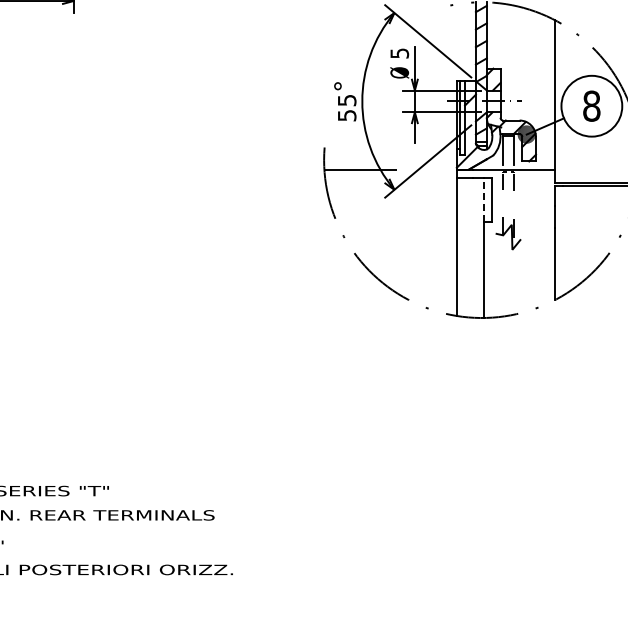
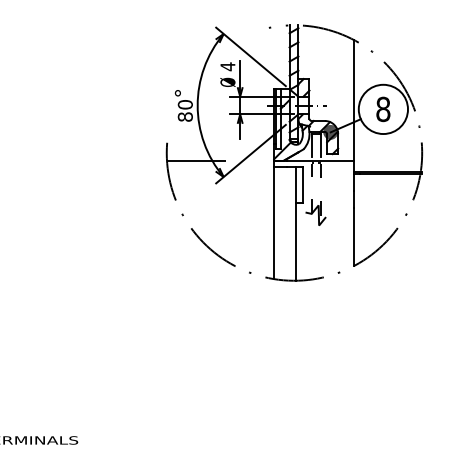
text: (399, 53) -> (227, 66), 5 -> 4
text: (346, 107) -> (184, 110), 55 -> 80
line: (484, 199) -> (296, 184), dashed -> solid

